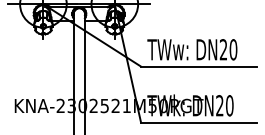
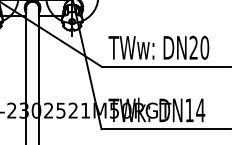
text: (224, 105) -> (194, 110), DN20 -> DN14

